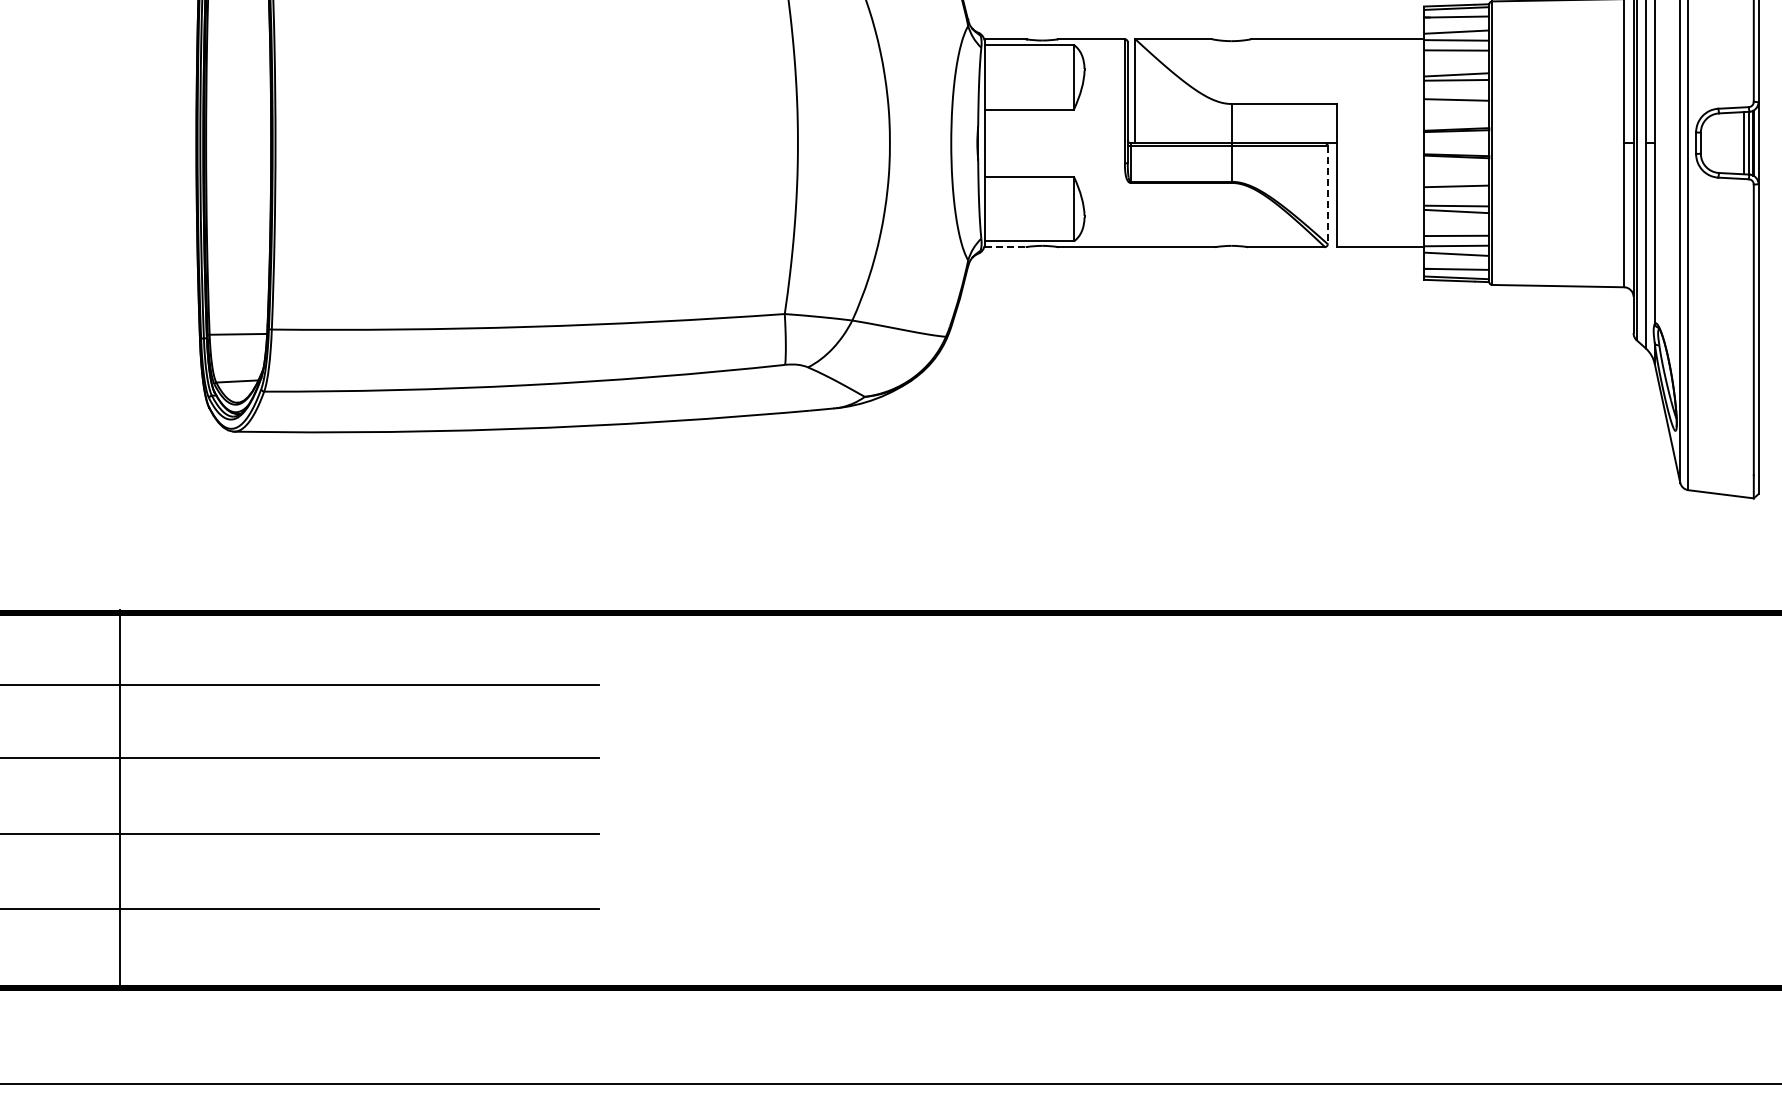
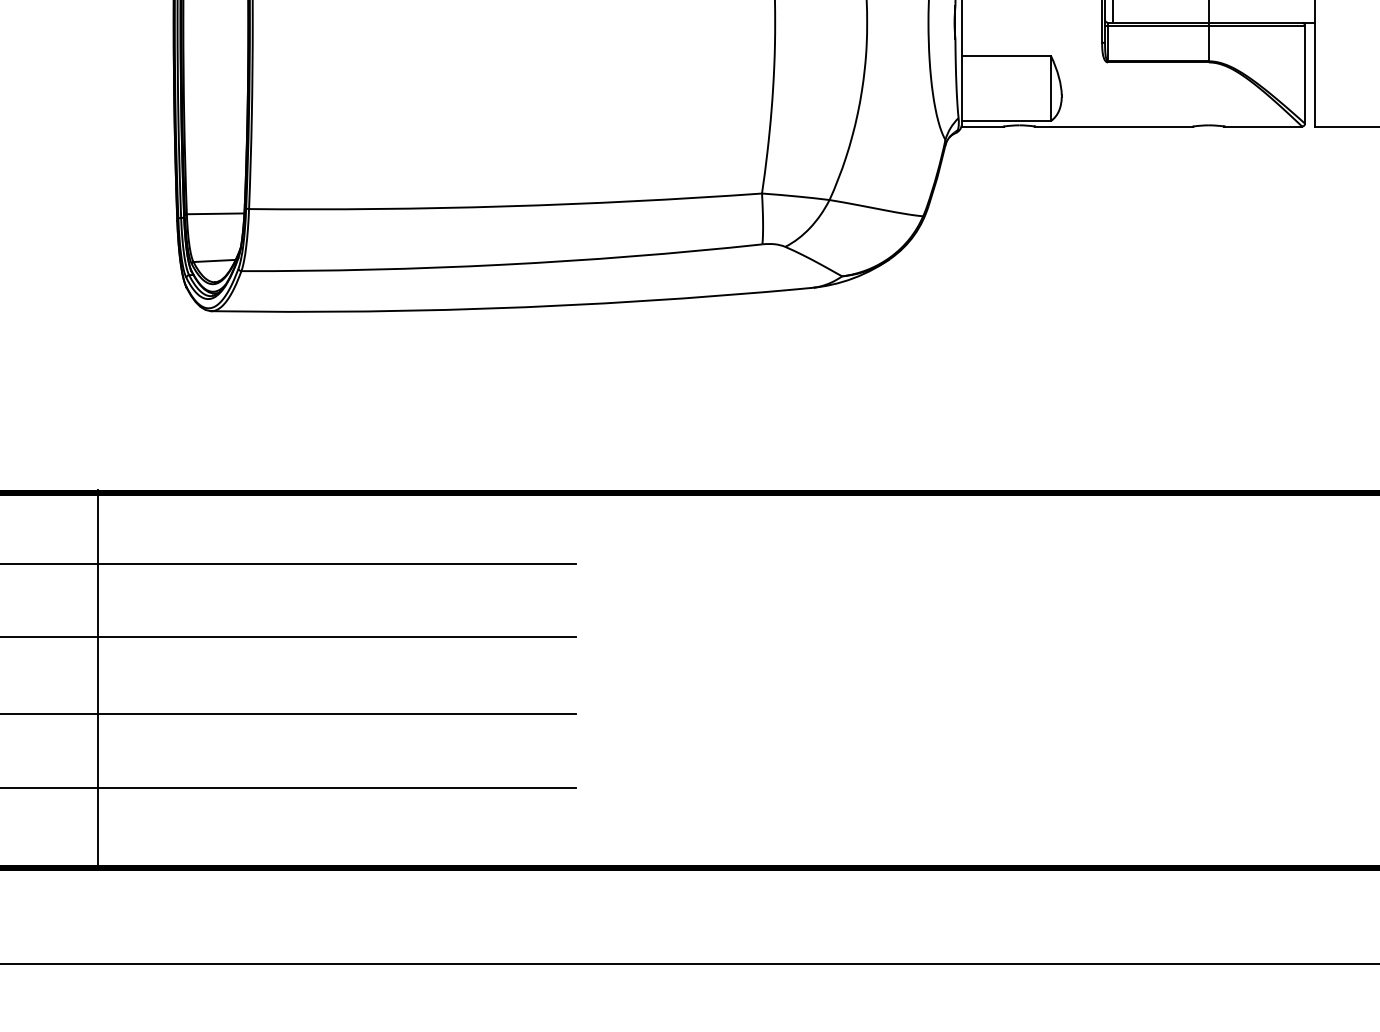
line: (1327, 195) -> (1304, 74), dashed -> solid
line: (1006, 247) -> (983, 126), dashed -> solid

